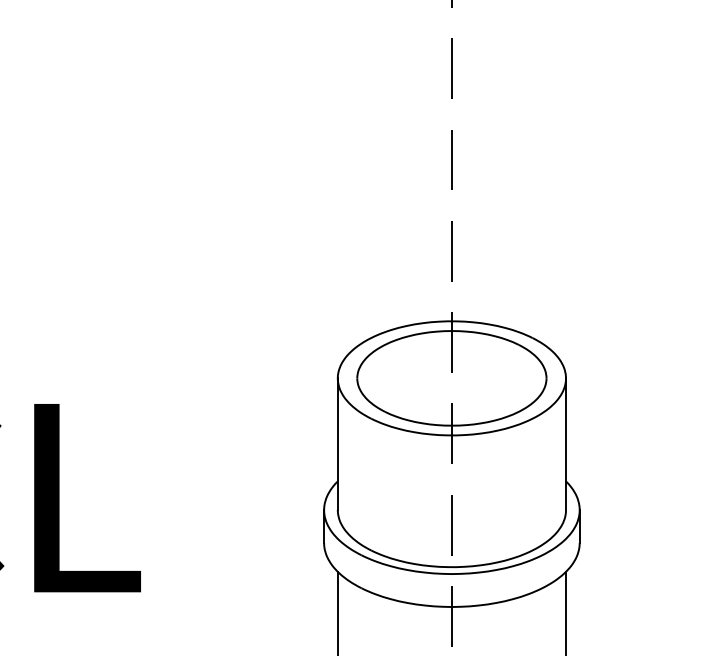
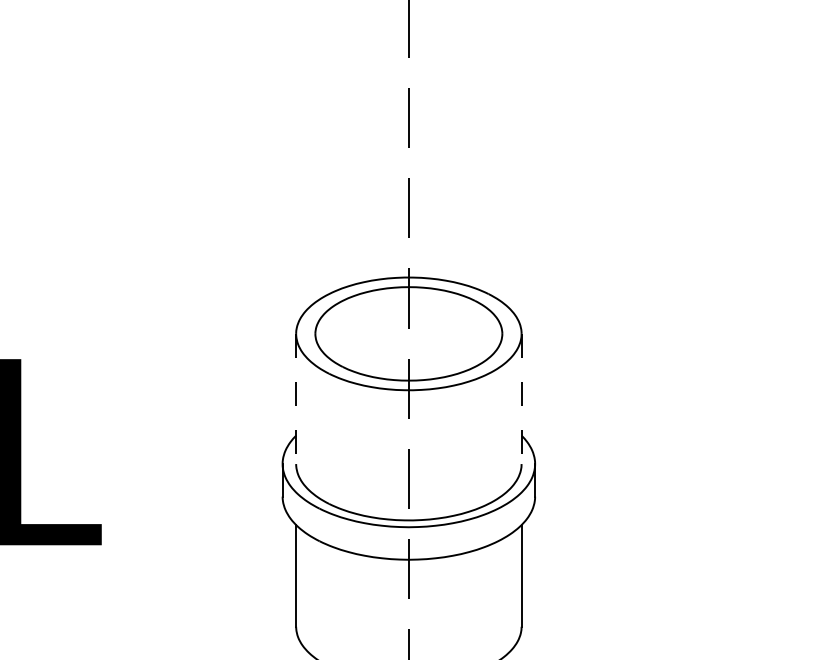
line: (338, 444) -> (296, 399), solid -> dashed
line: (565, 444) -> (521, 399), solid -> dashed

